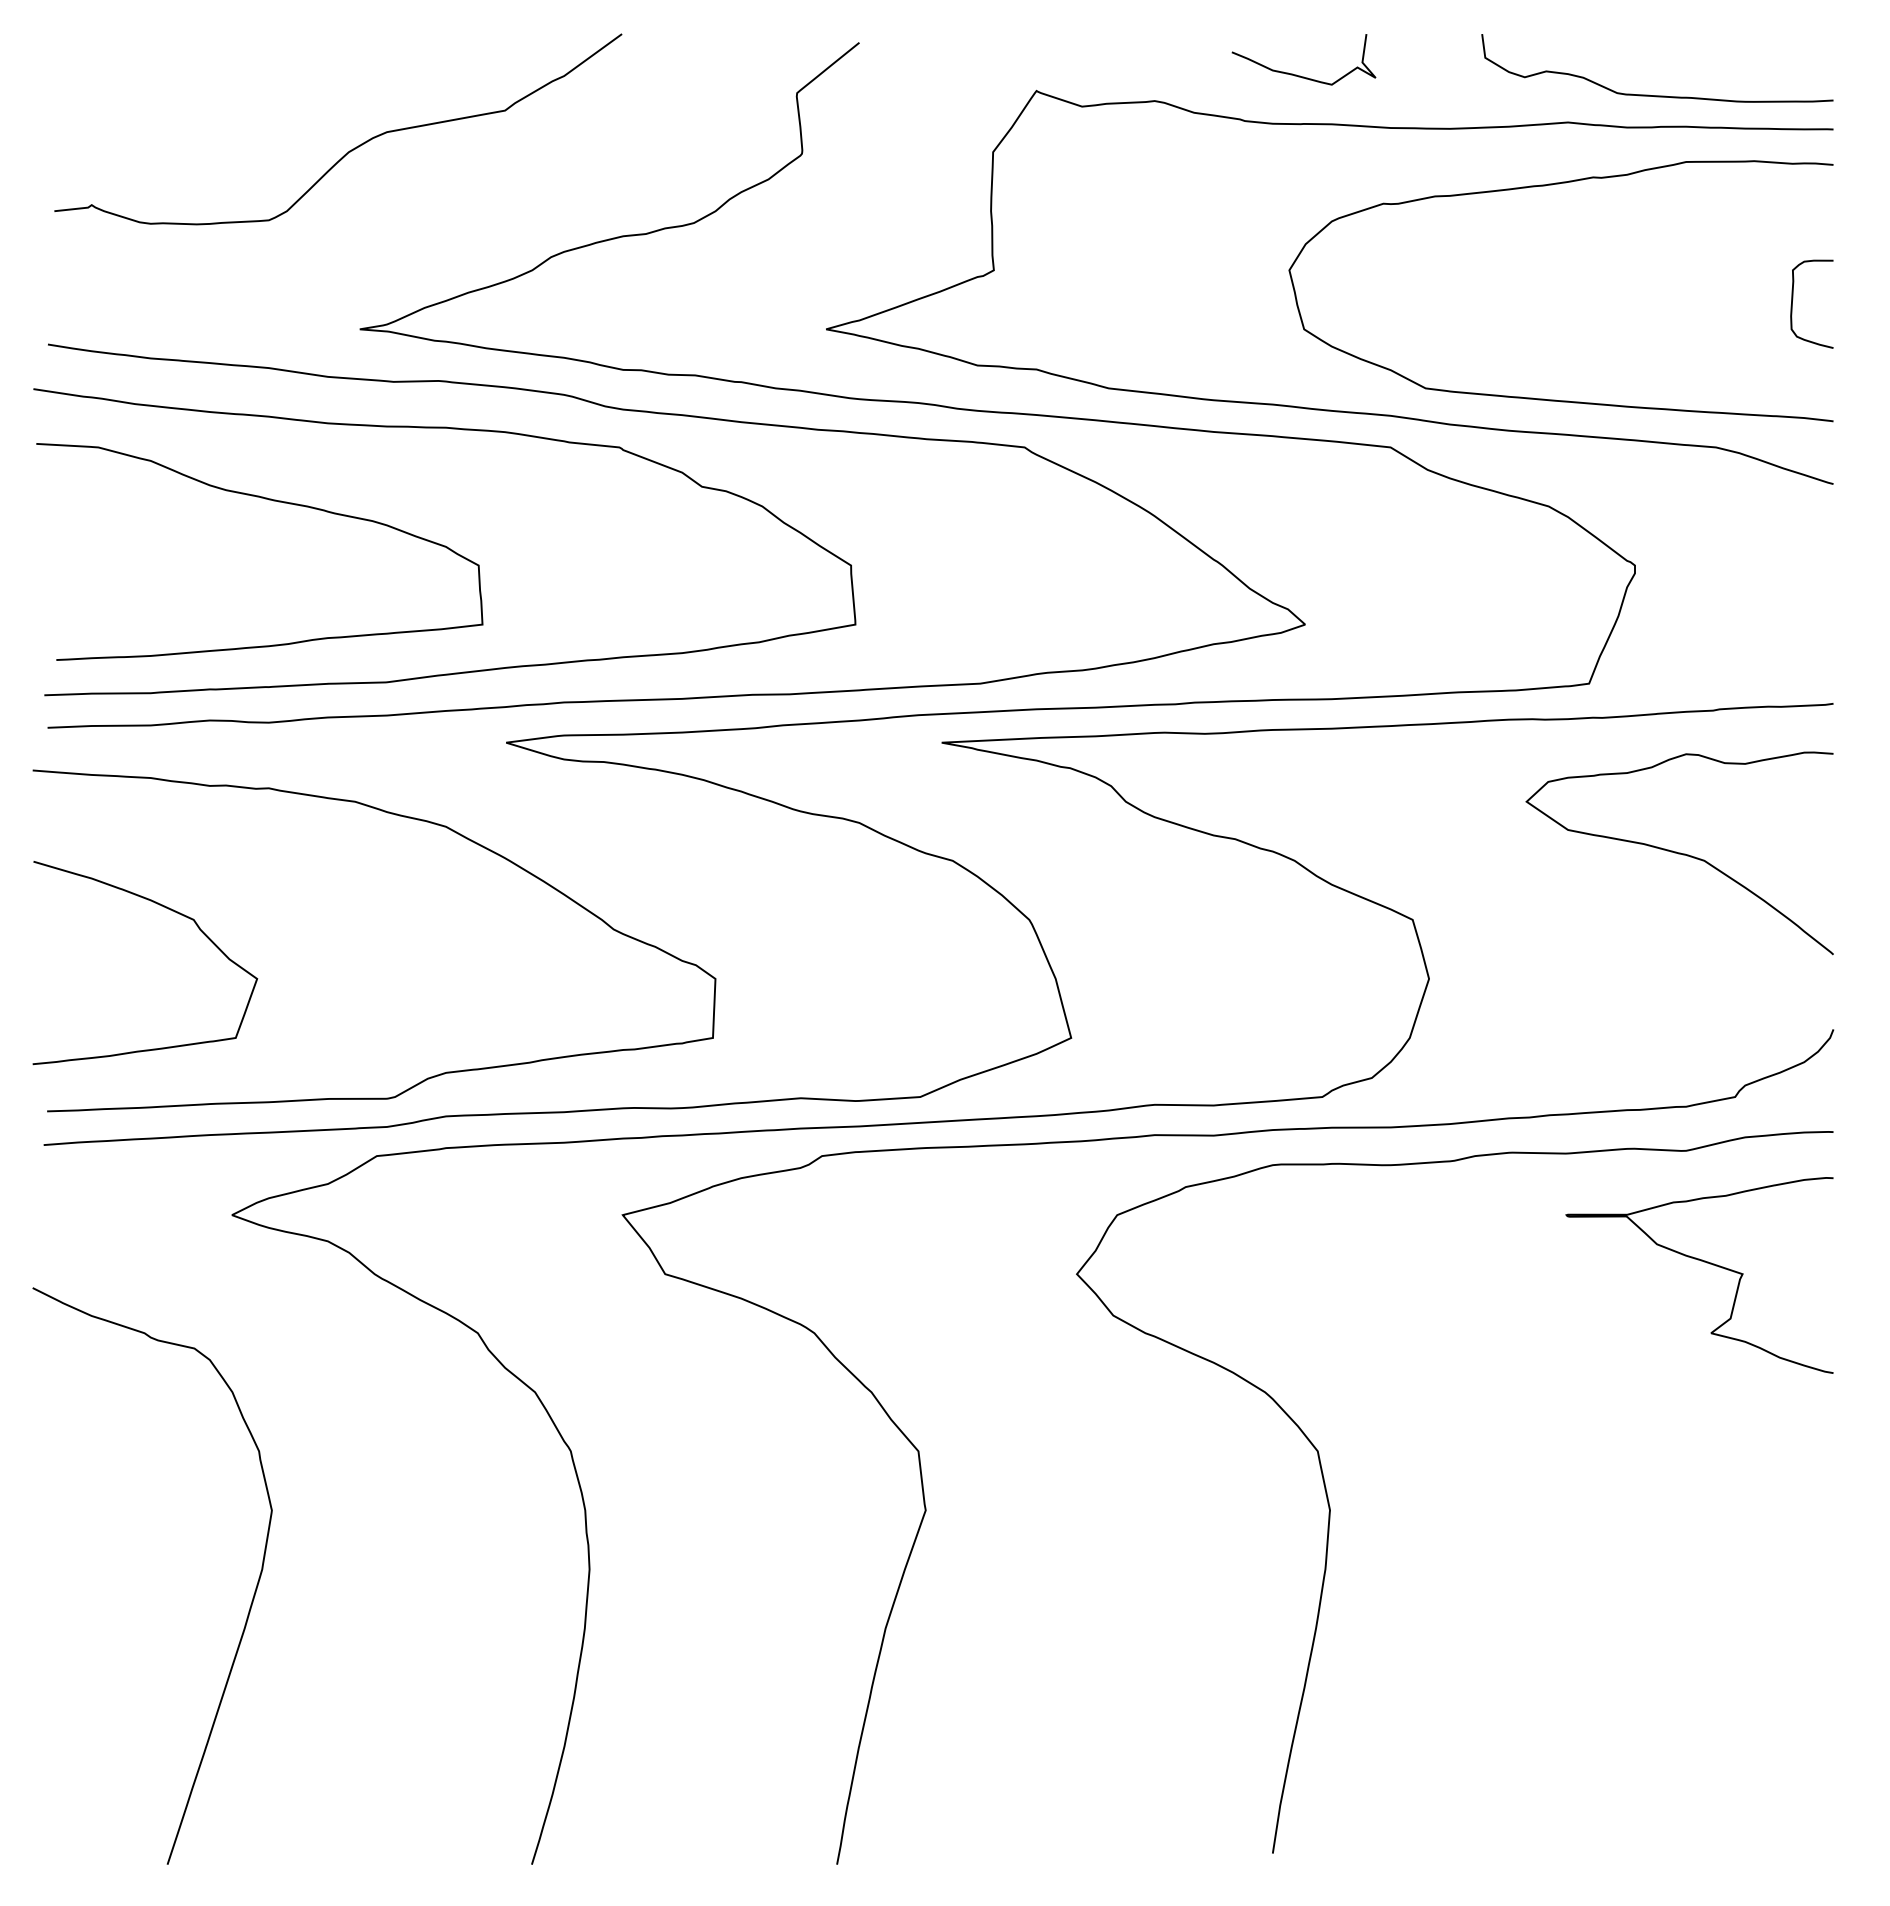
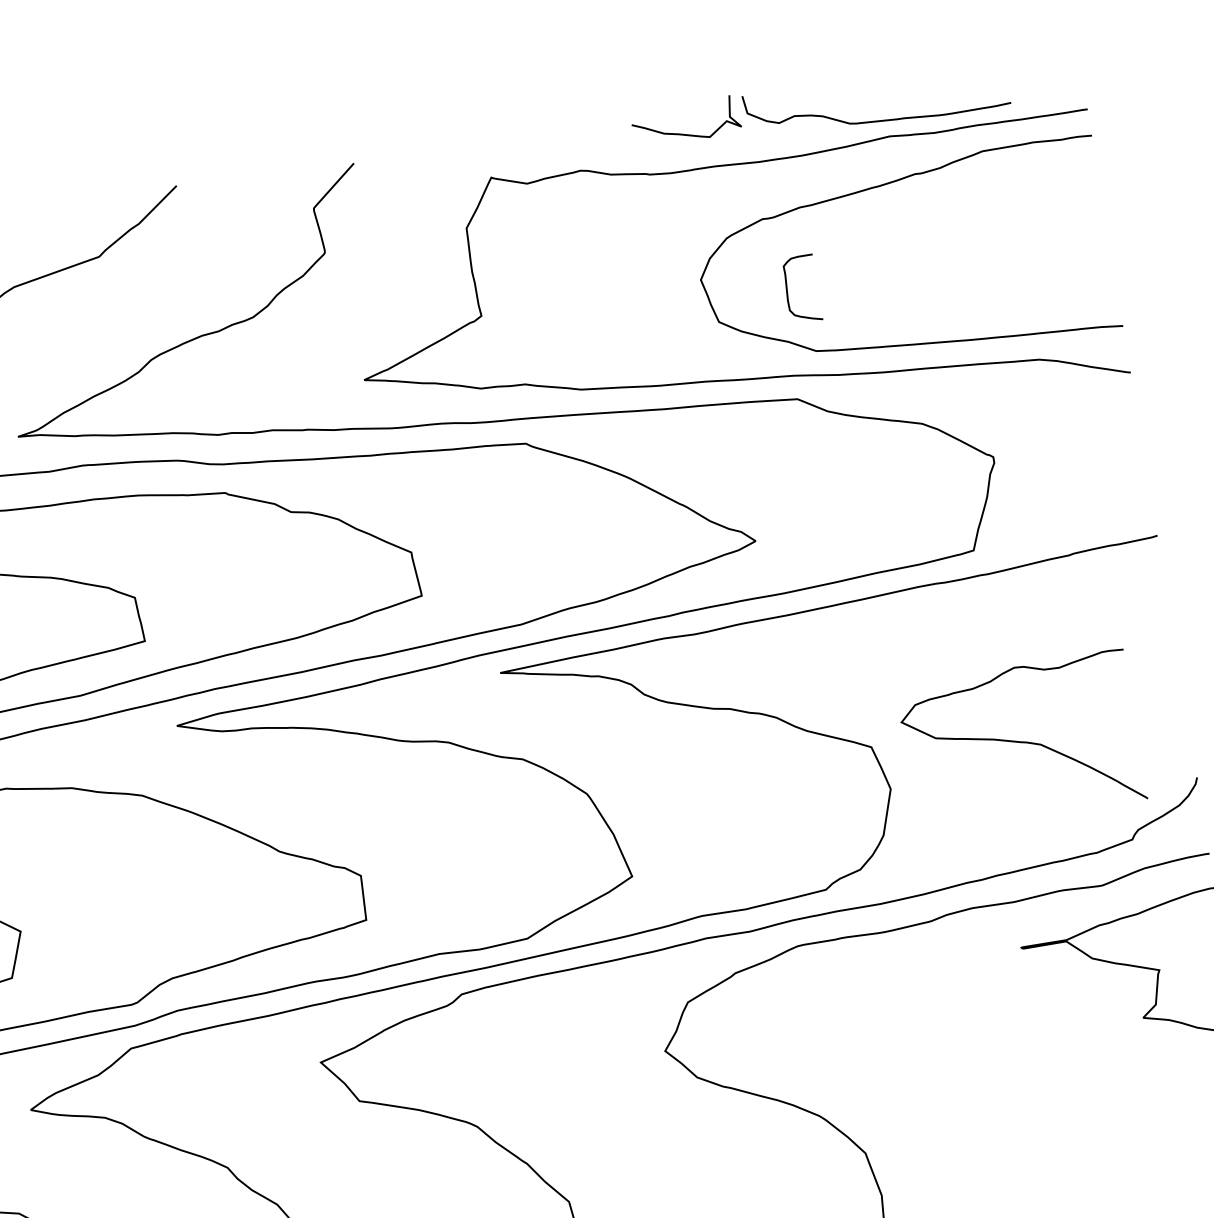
curve: (1657, 95) -> (879, 120), moved
curve: (1793, 299) -> (787, 288), moved
curve: (1679, 853) -> (1021, 742), moved

